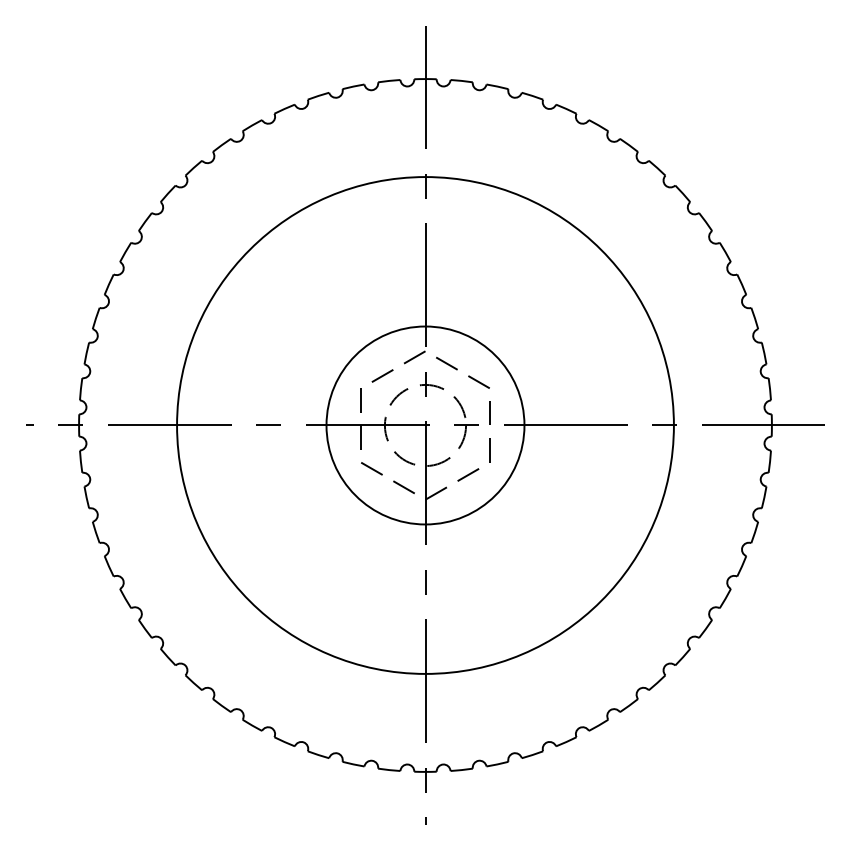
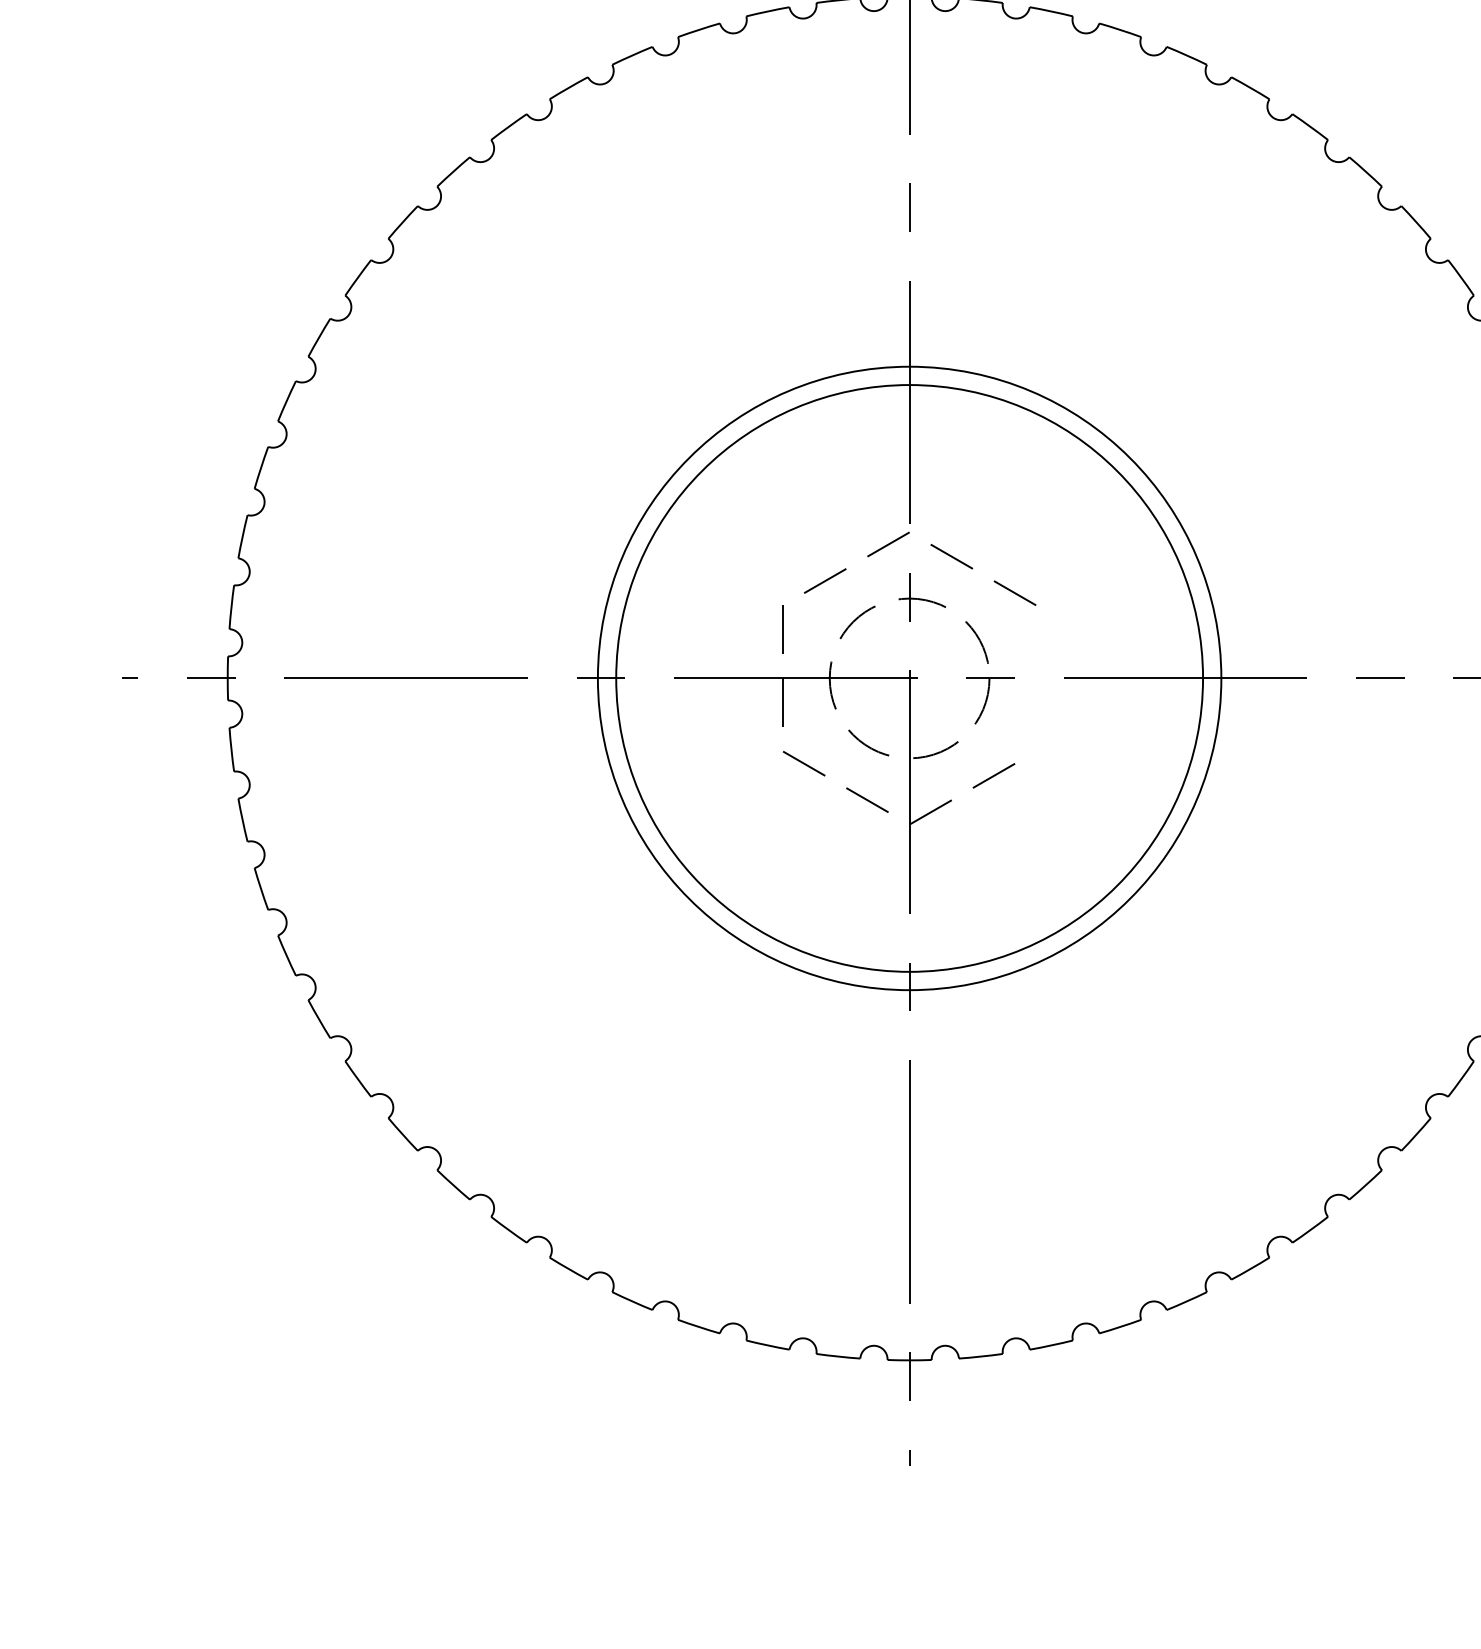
line: (489, 424) -> (1035, 676), removed
circle: (425, 425) -> (909, 678), size x0.6
circle: (425, 425) -> (909, 678), size x1.6

